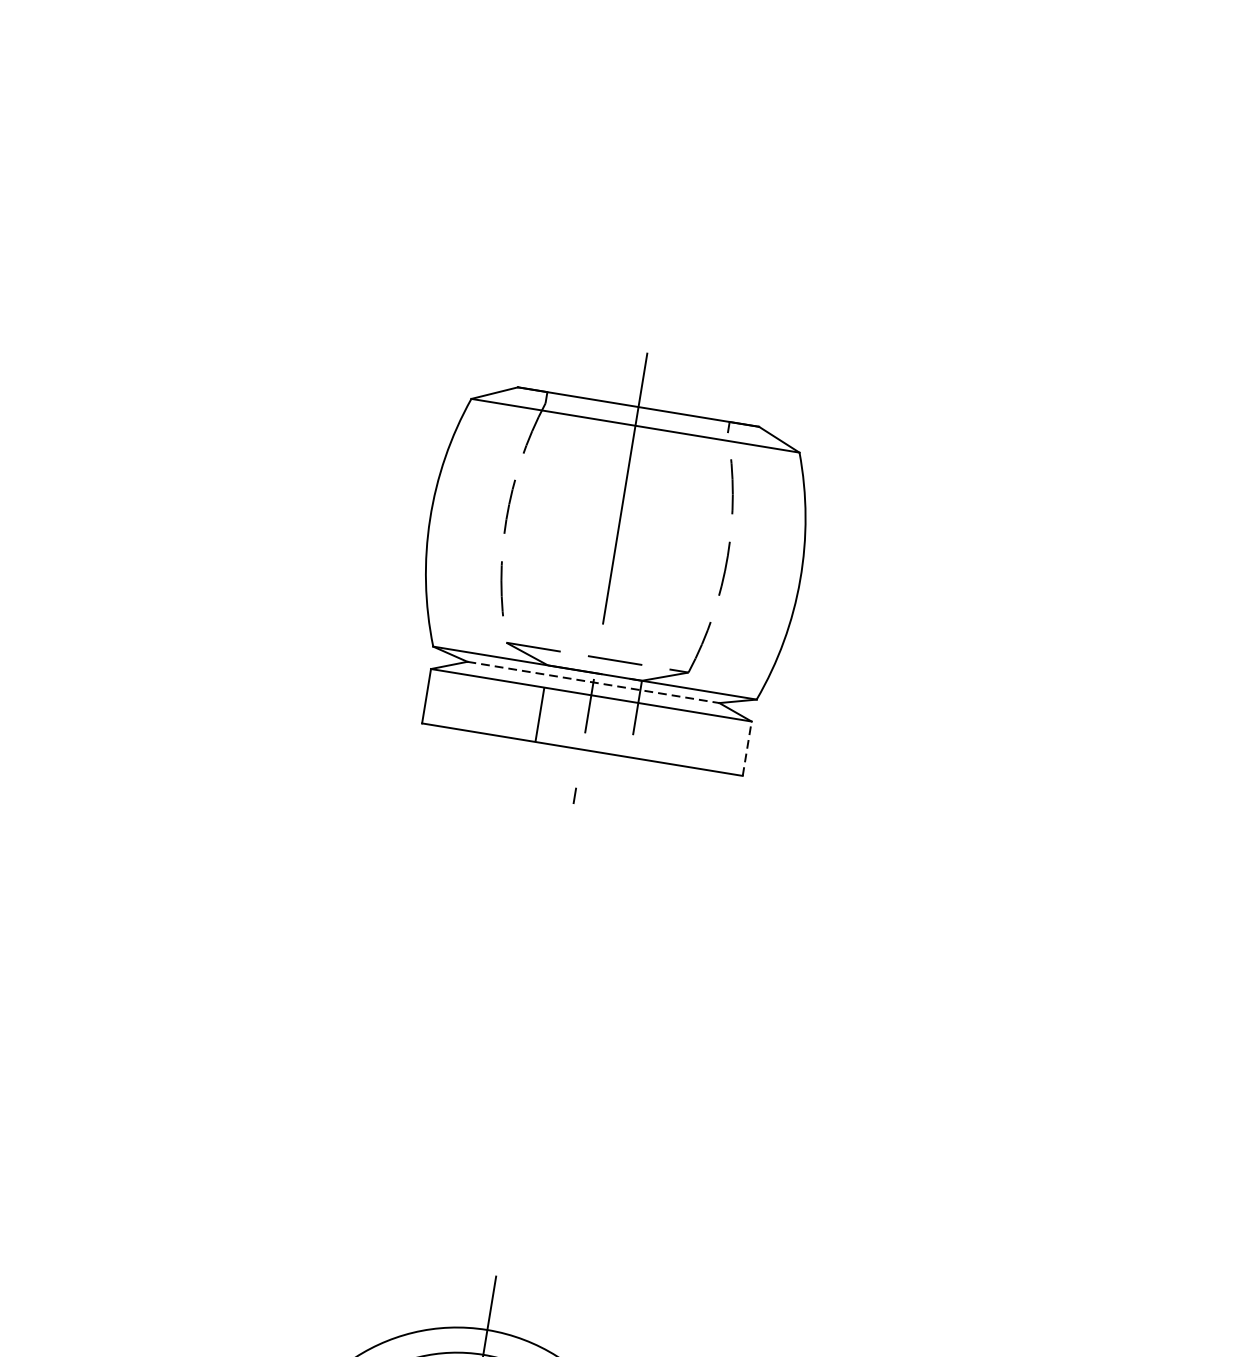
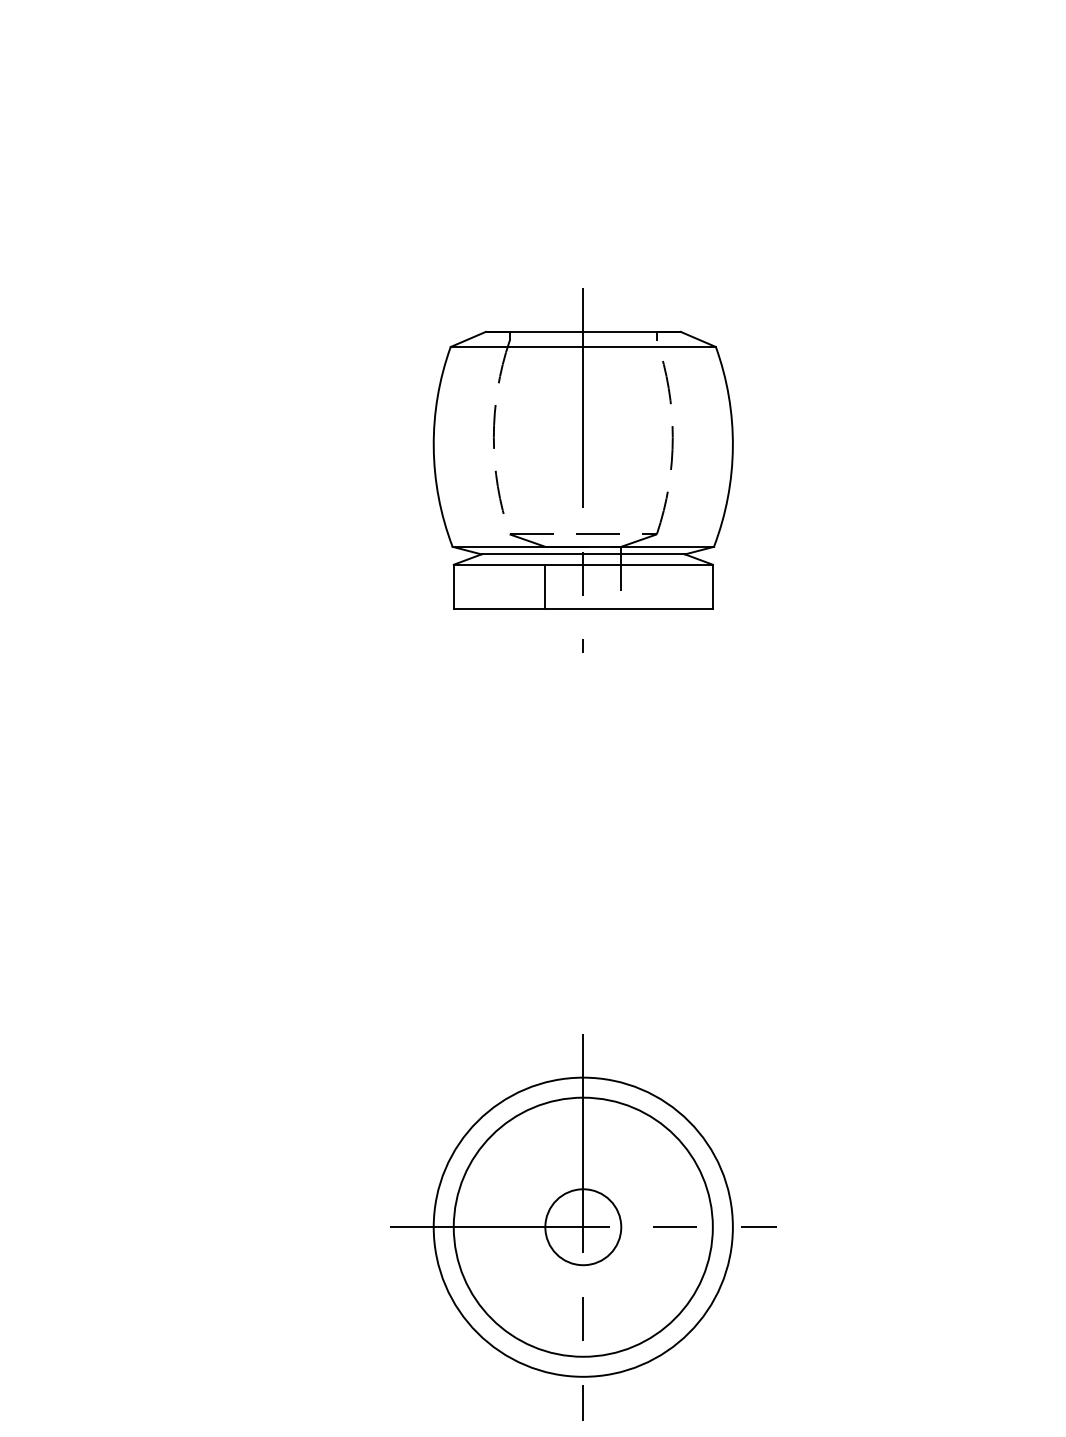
line: (593, 682) -> (583, 554), dashed -> solid
line: (746, 748) -> (712, 586), dashed -> solid

